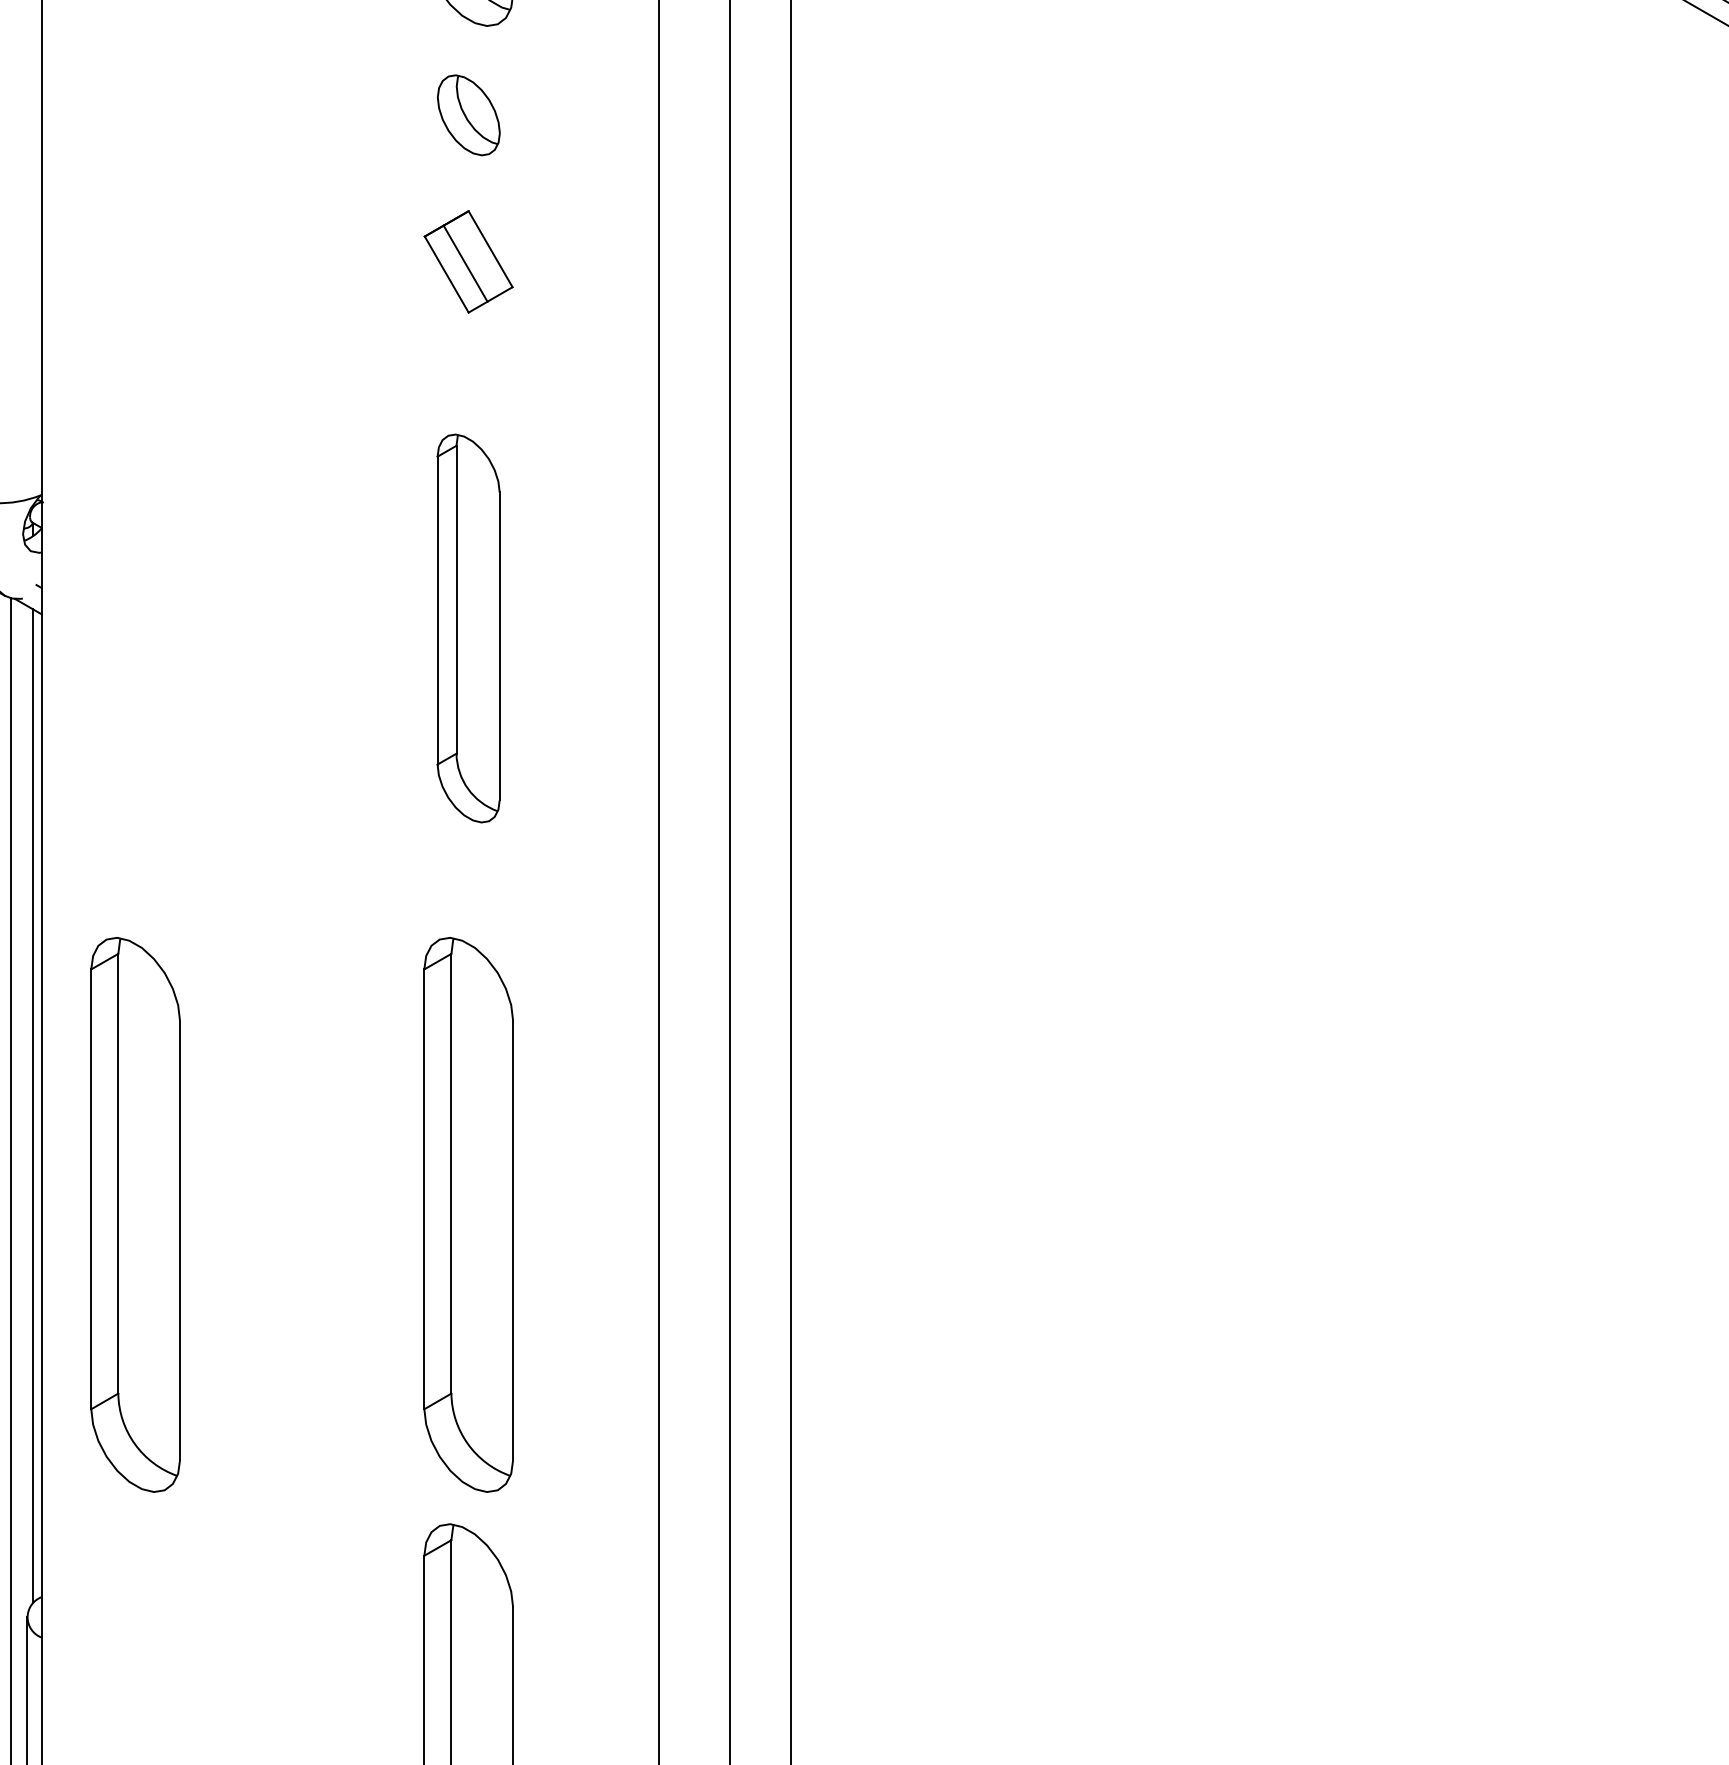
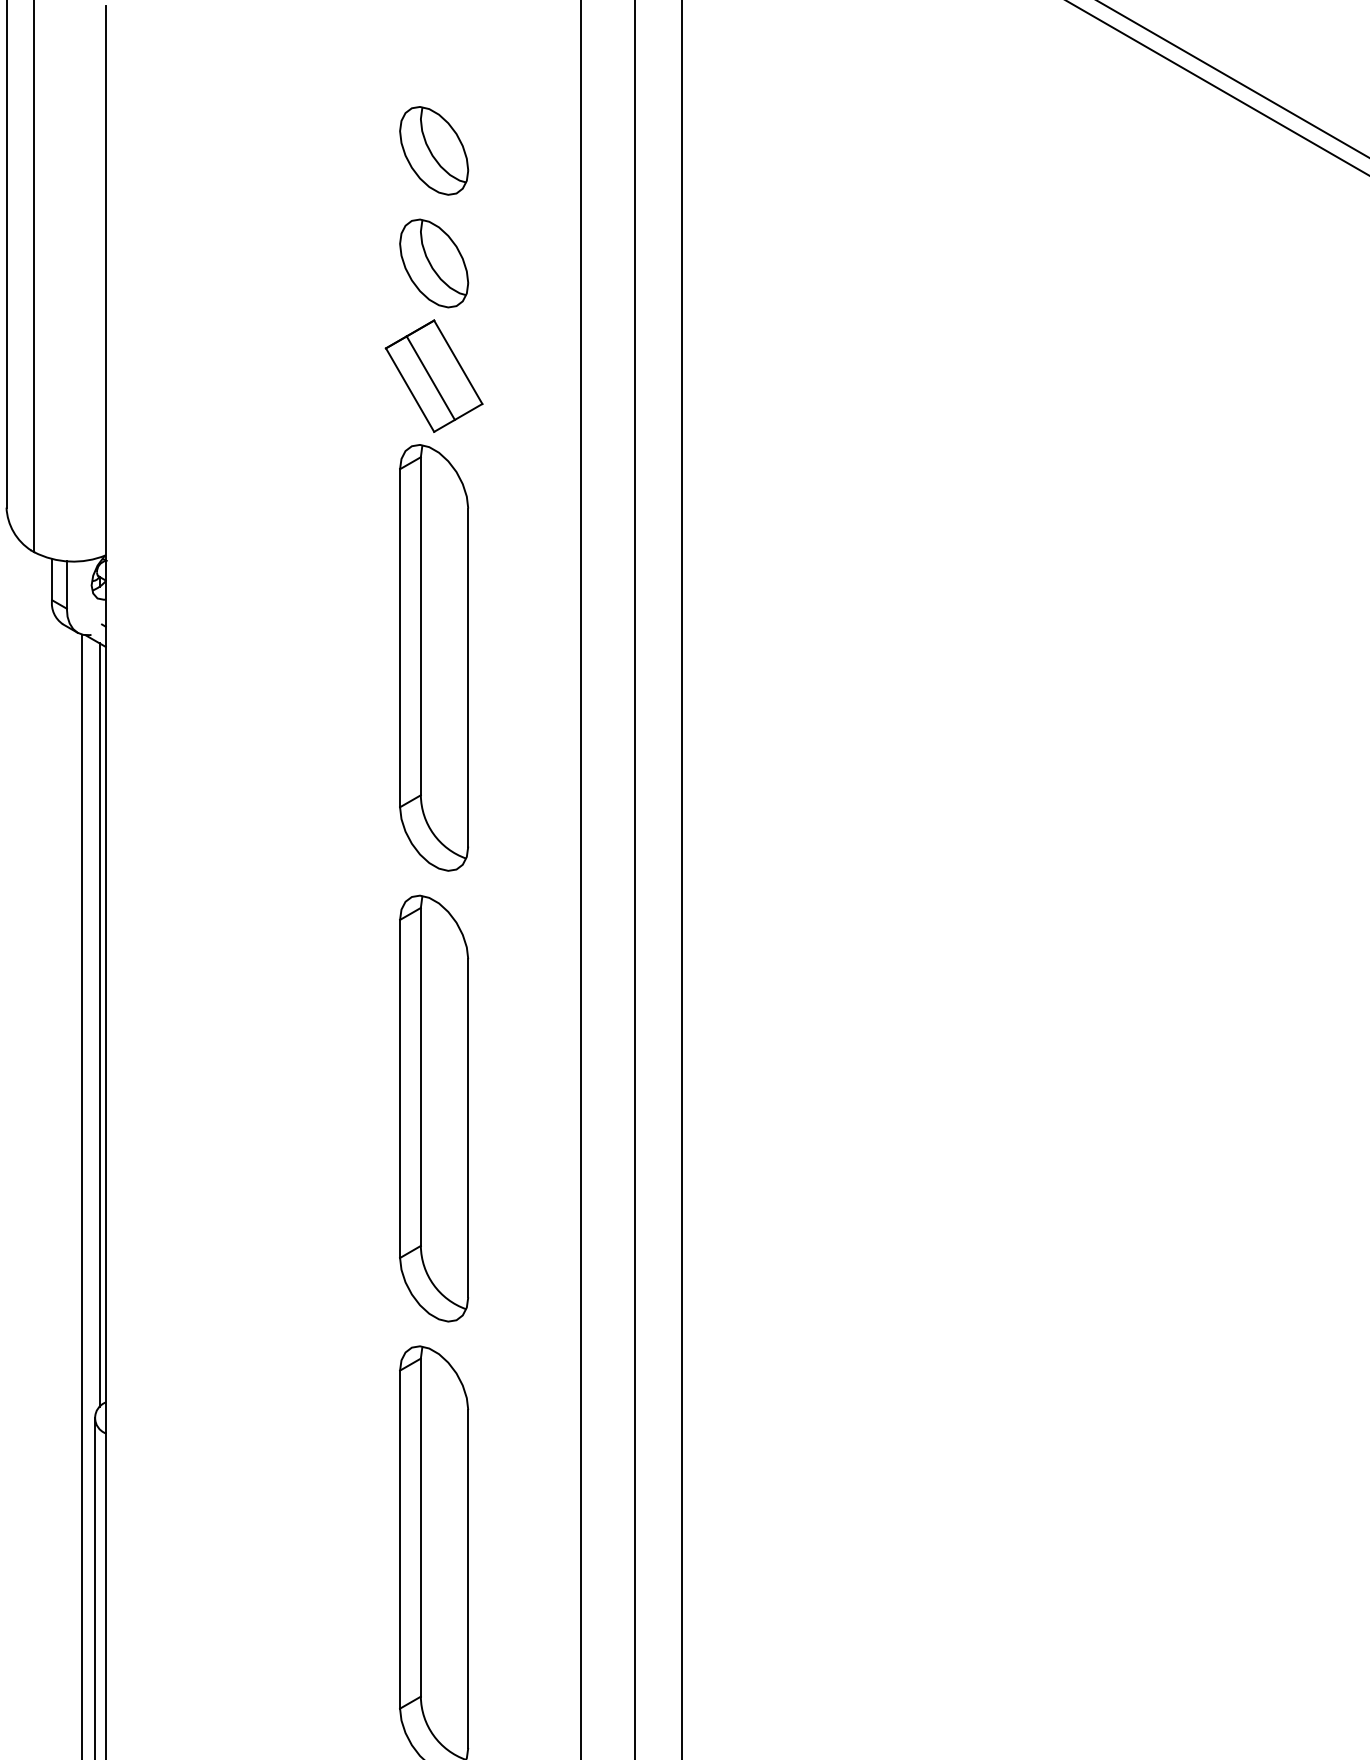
part: (469, 115) -> (434, 263), size x1.43
part: (467, 261) -> (433, 375), size x1.43
part: (467, 627) -> (433, 657), size x1.43
part: (136, 1214) -> (178, 1108), removed

